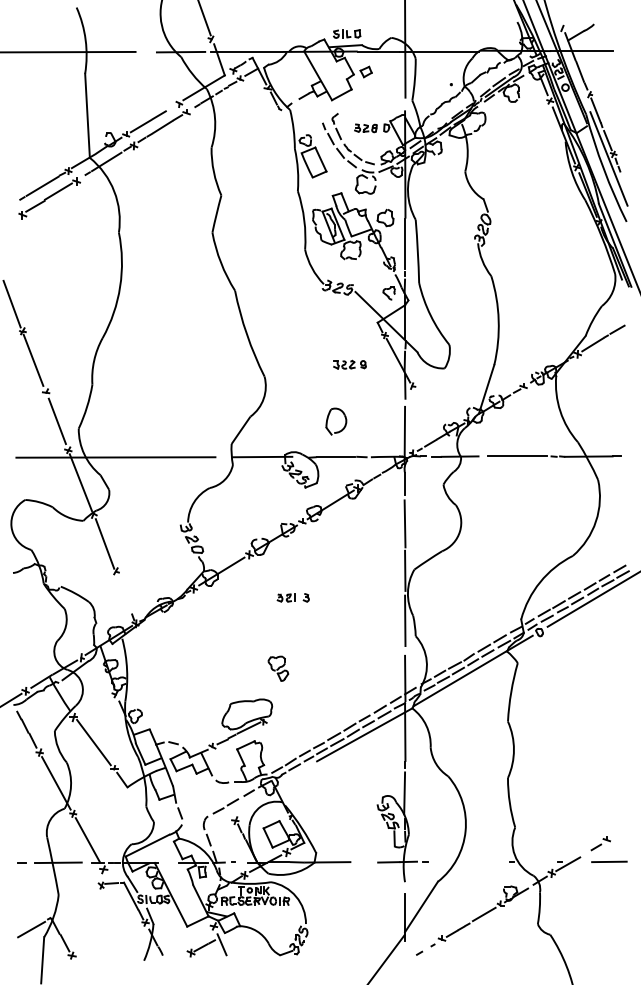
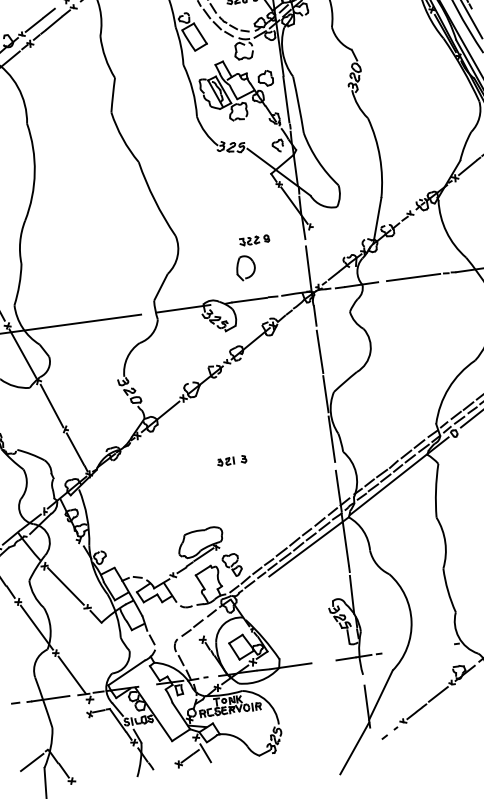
part: (349, 364) -> (254, 240), moved
line: (124, 593) -> (75, 448), added
part: (292, 597) -> (231, 460), moved
part: (278, 668) -> (232, 565), moved

